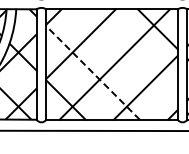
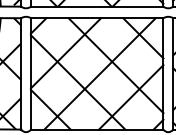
line: (130, 56) -> (115, 65), added
line: (92, 72) -> (77, 81), dashed -> solid

